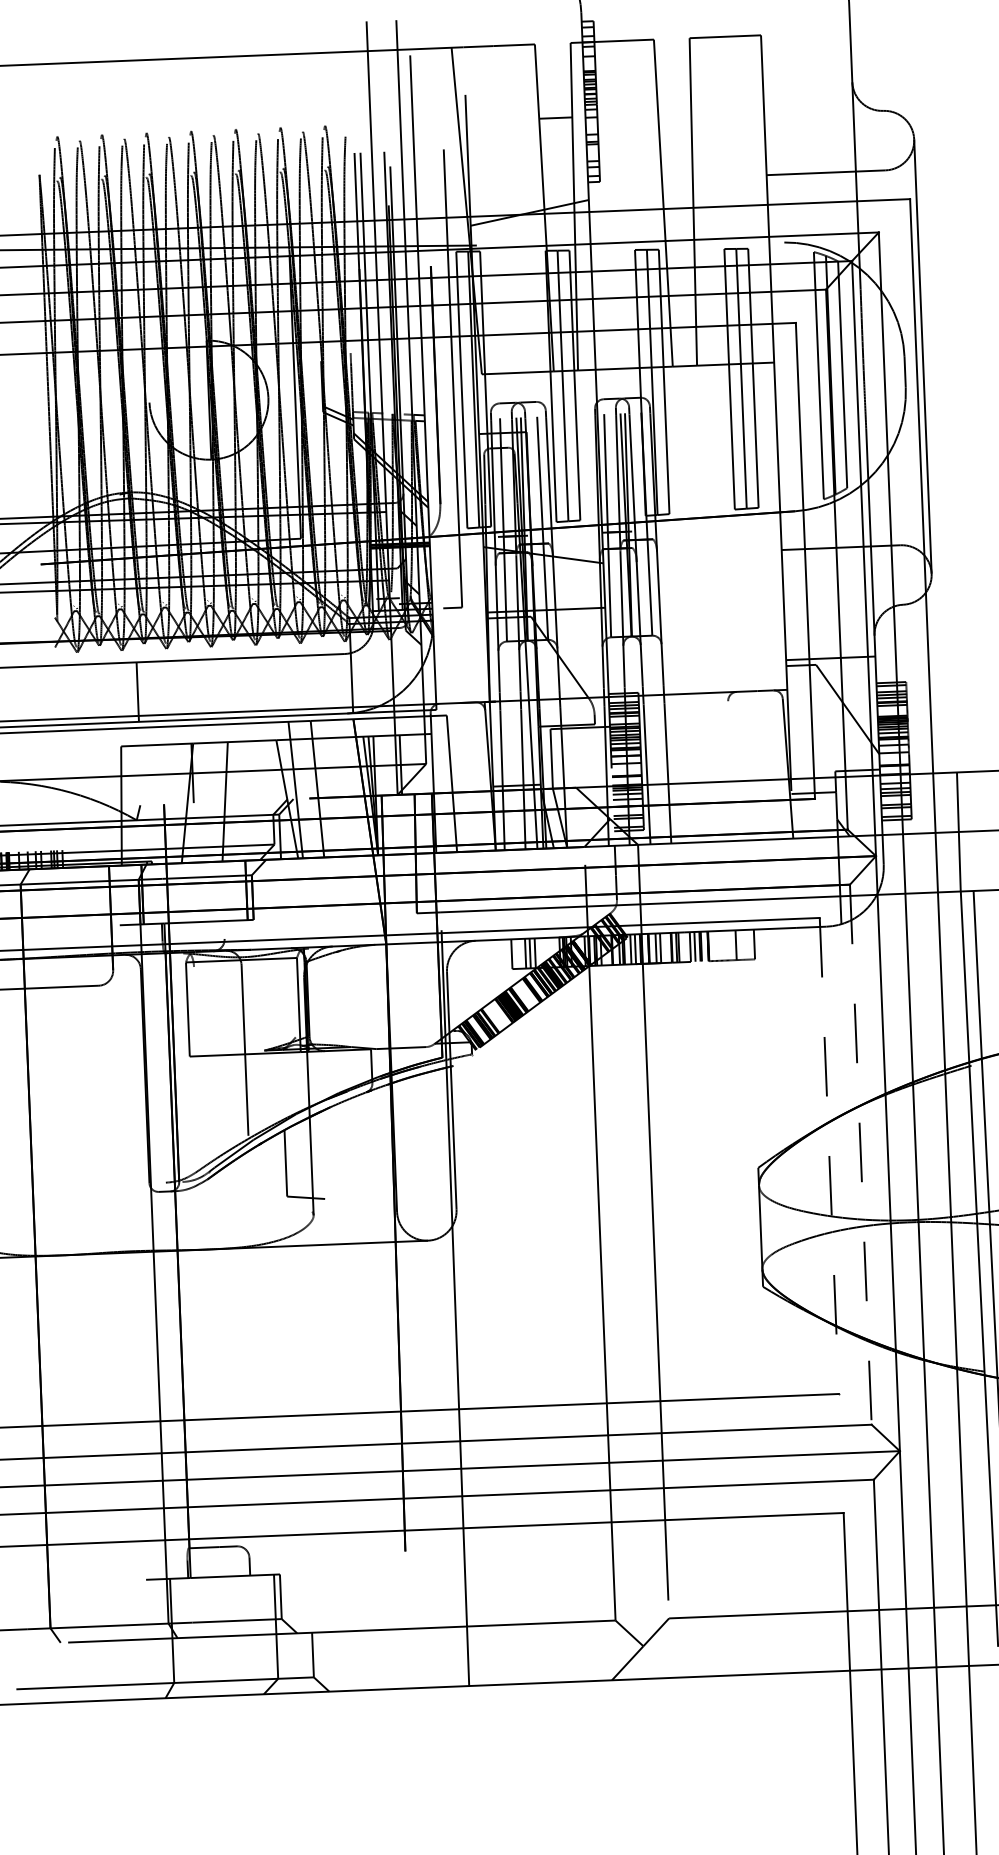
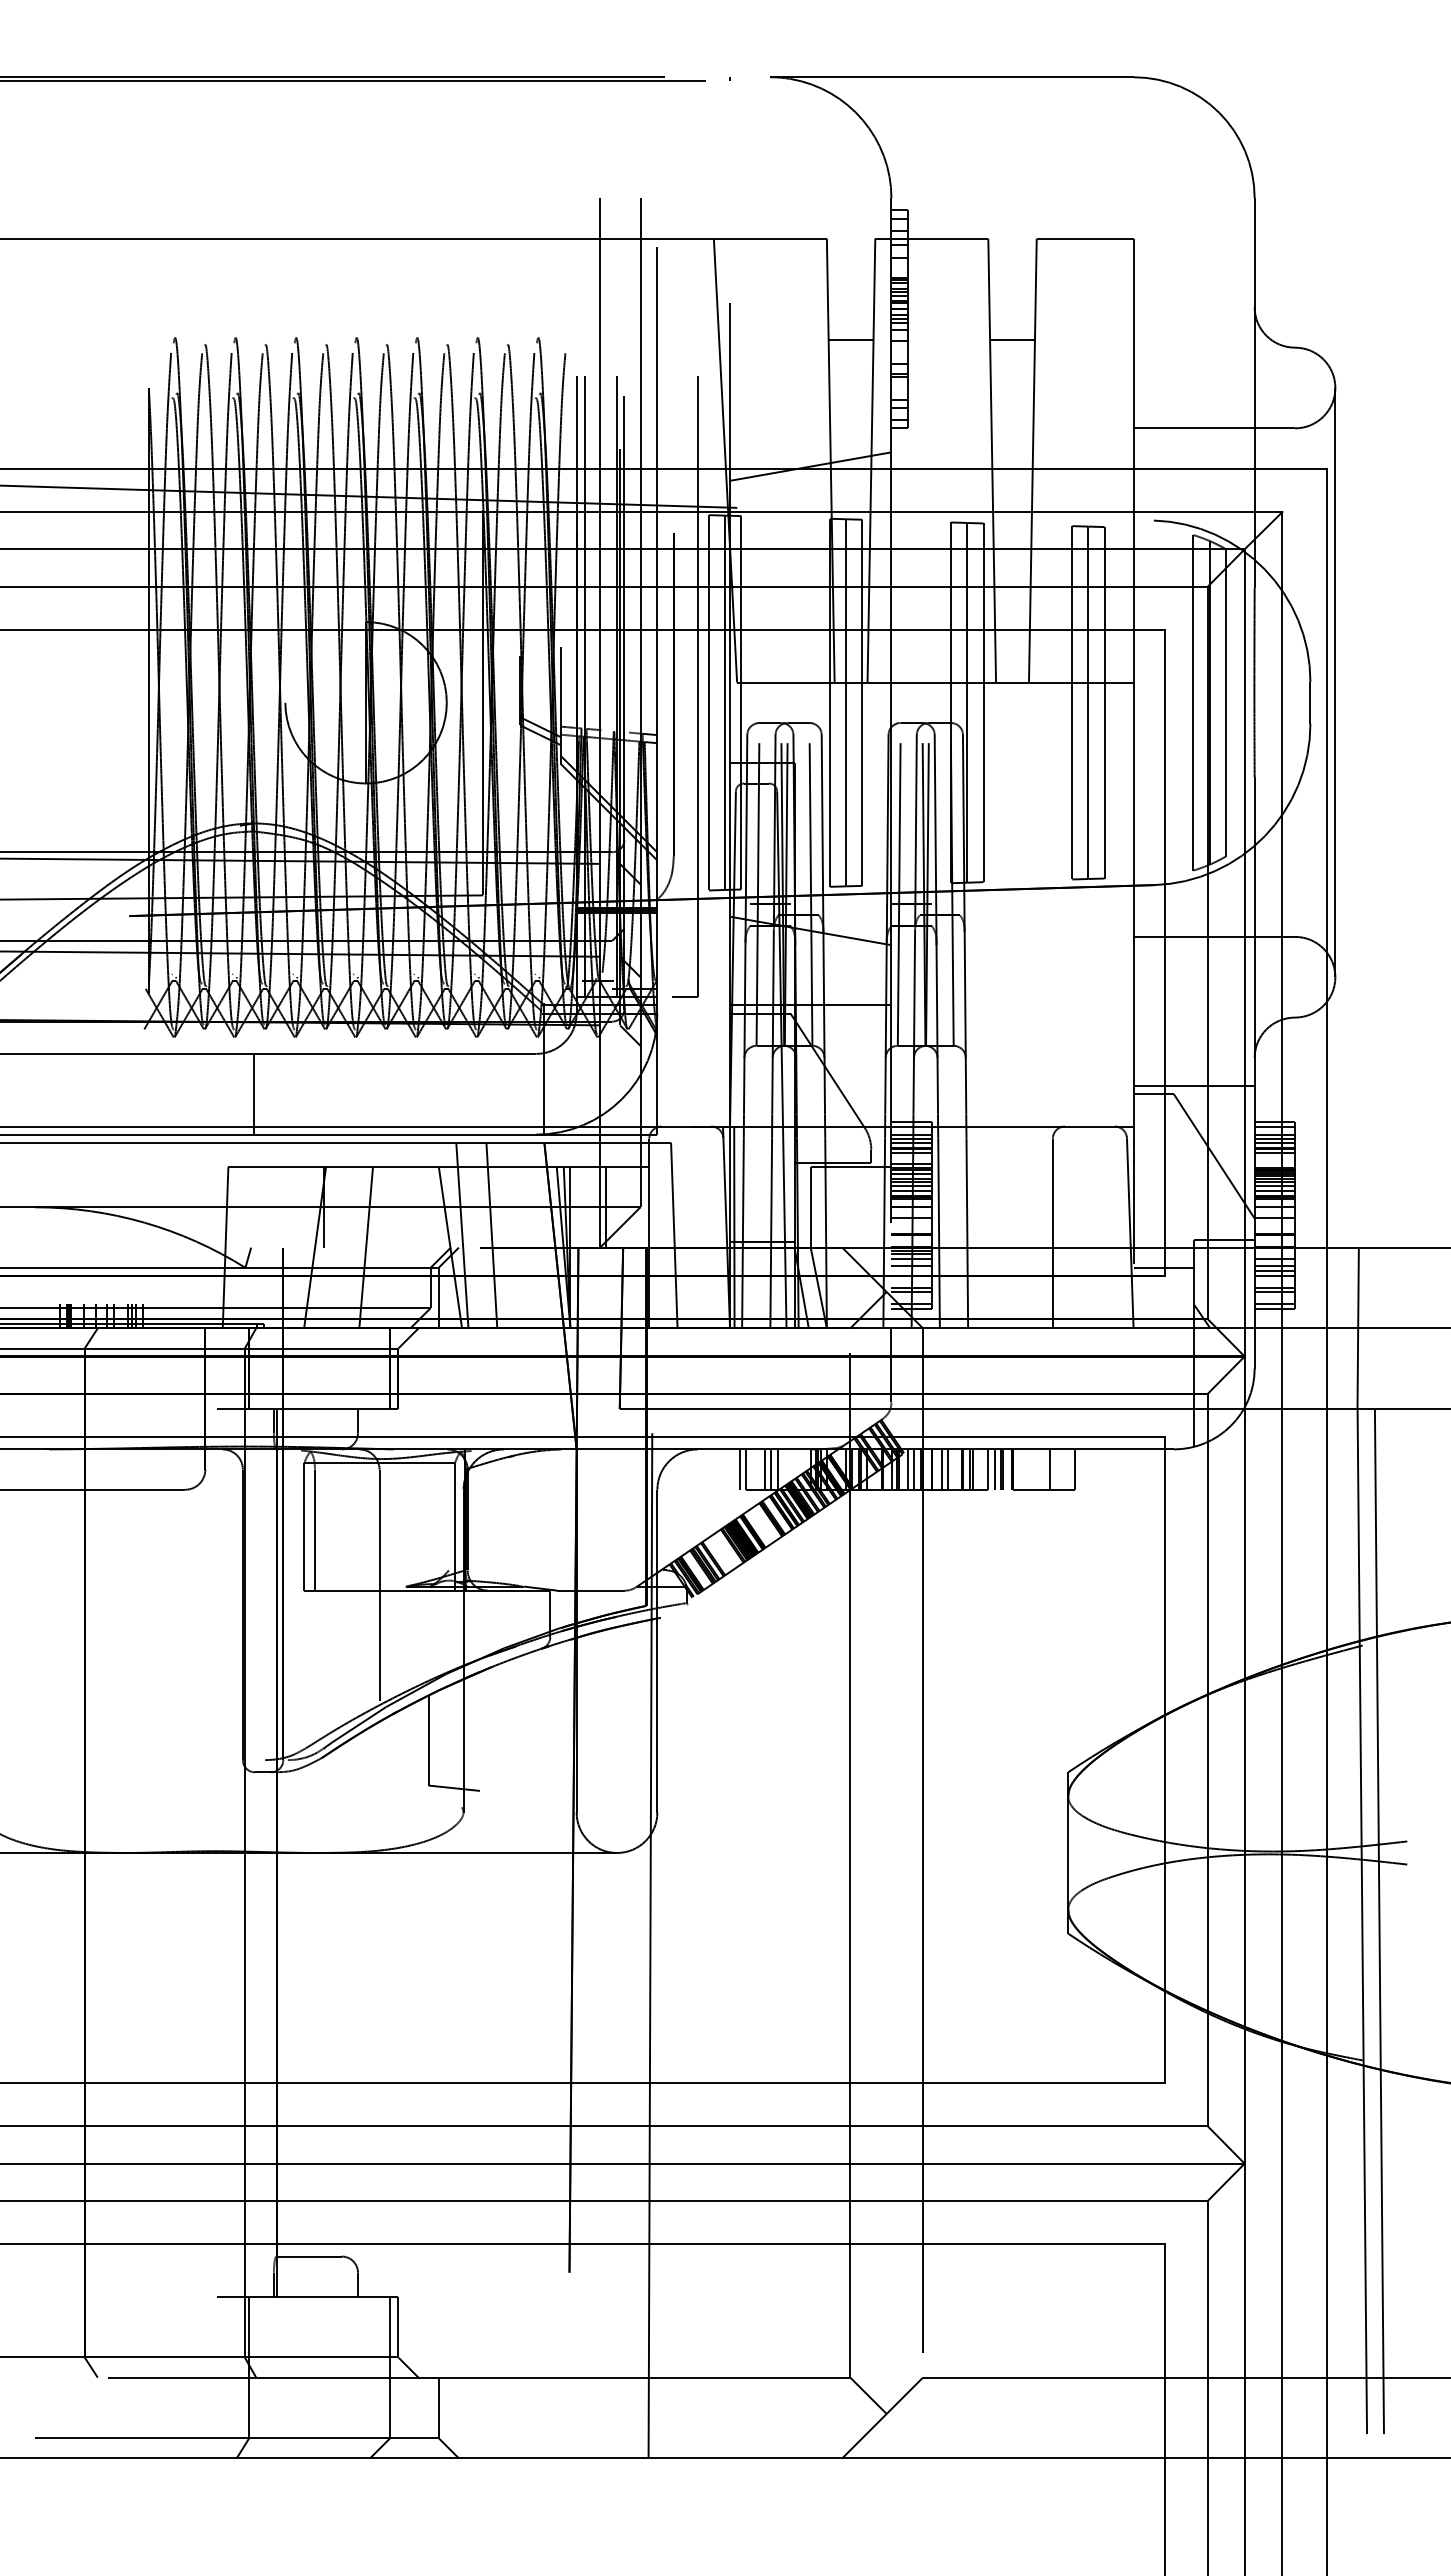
line: (674, 113) -> (1012, 339), added
line: (730, 771) -> (1052, 1233), added
line: (496, 776) -> (734, 1227), added
line: (224, 930) -> (358, 1421), added
line: (506, 954) -> (739, 1469), added
line: (196, 1011) -> (315, 1529), added
line: (860, 1155) -> (1207, 1760), dashed -> solid
line: (829, 1156) -> (1165, 1760), dashed -> solid

